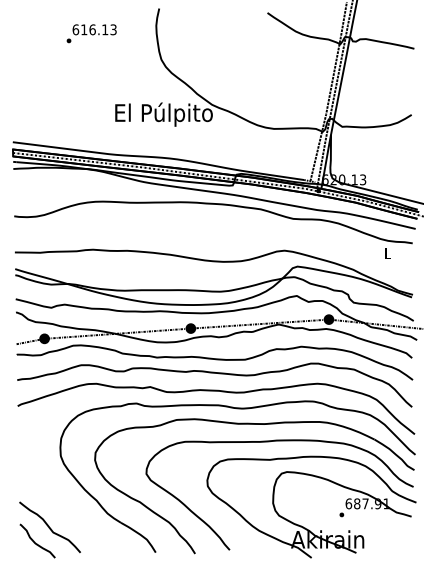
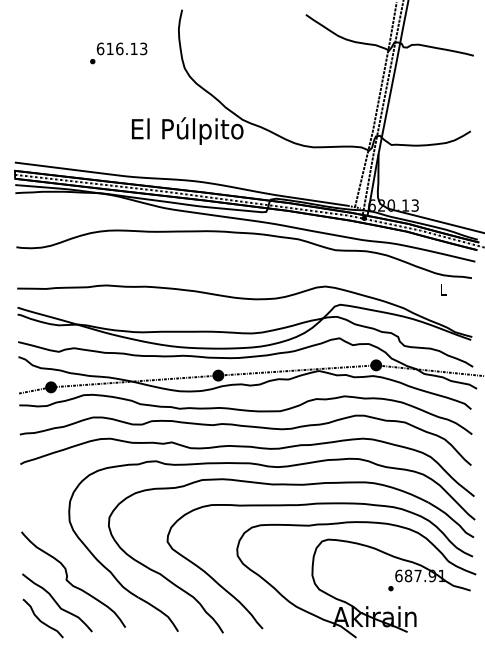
text: (91, 33) -> (118, 53), moved
curve: (61, 509) -> (70, 582), added

